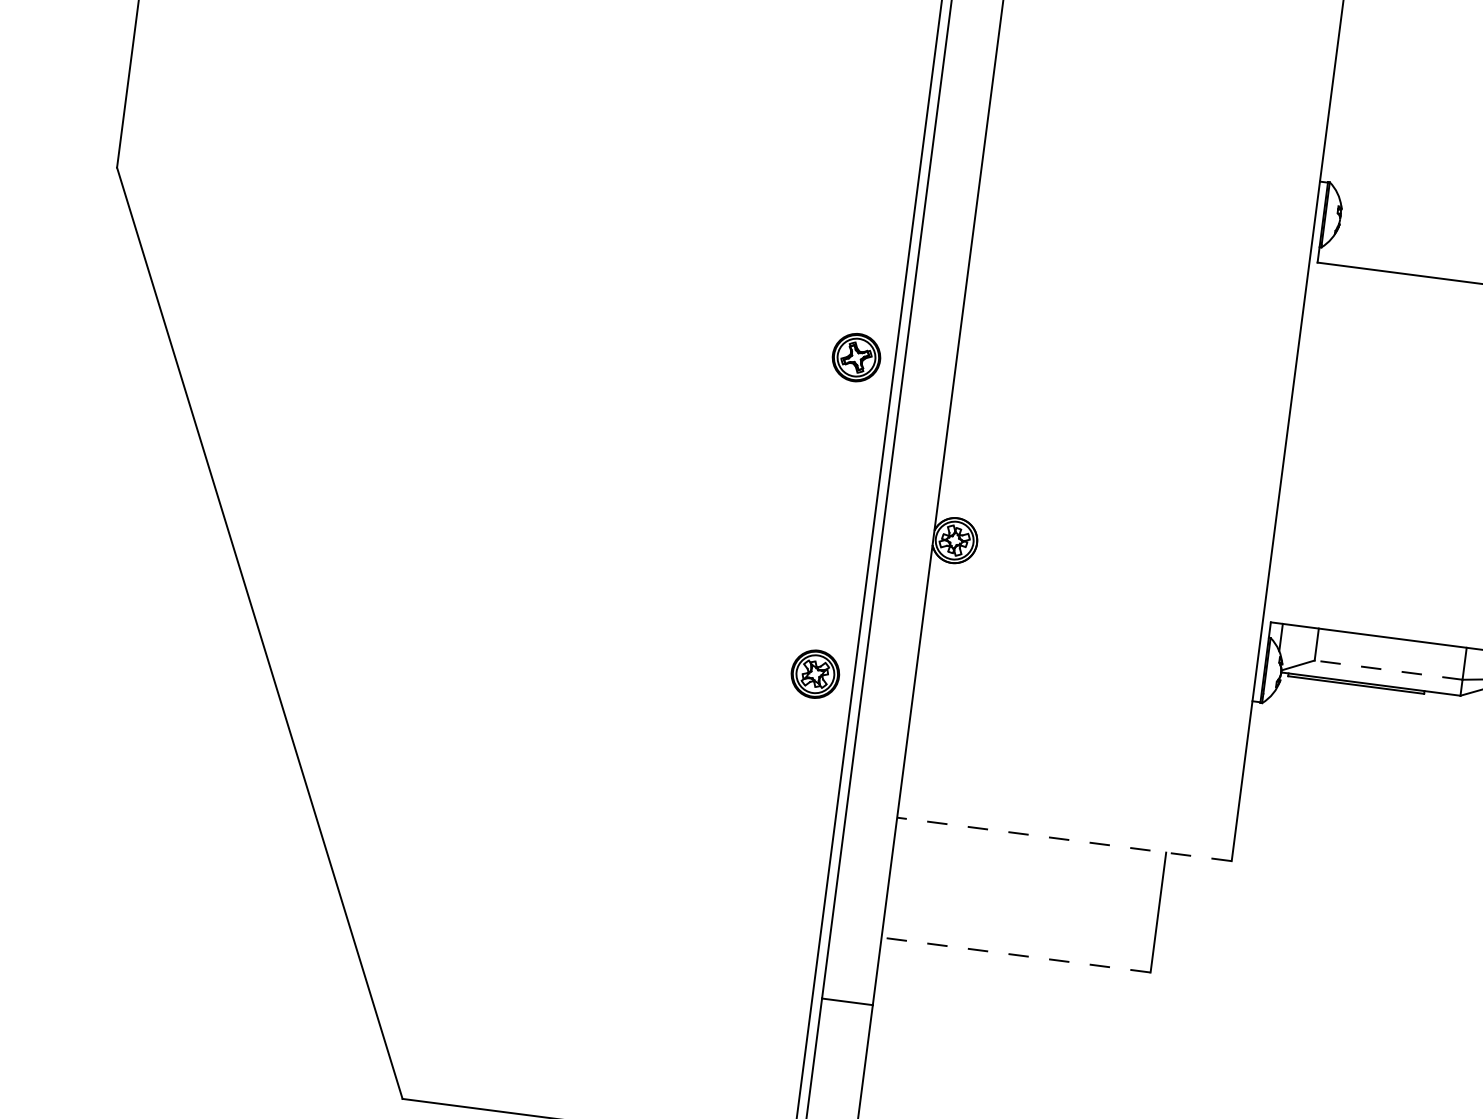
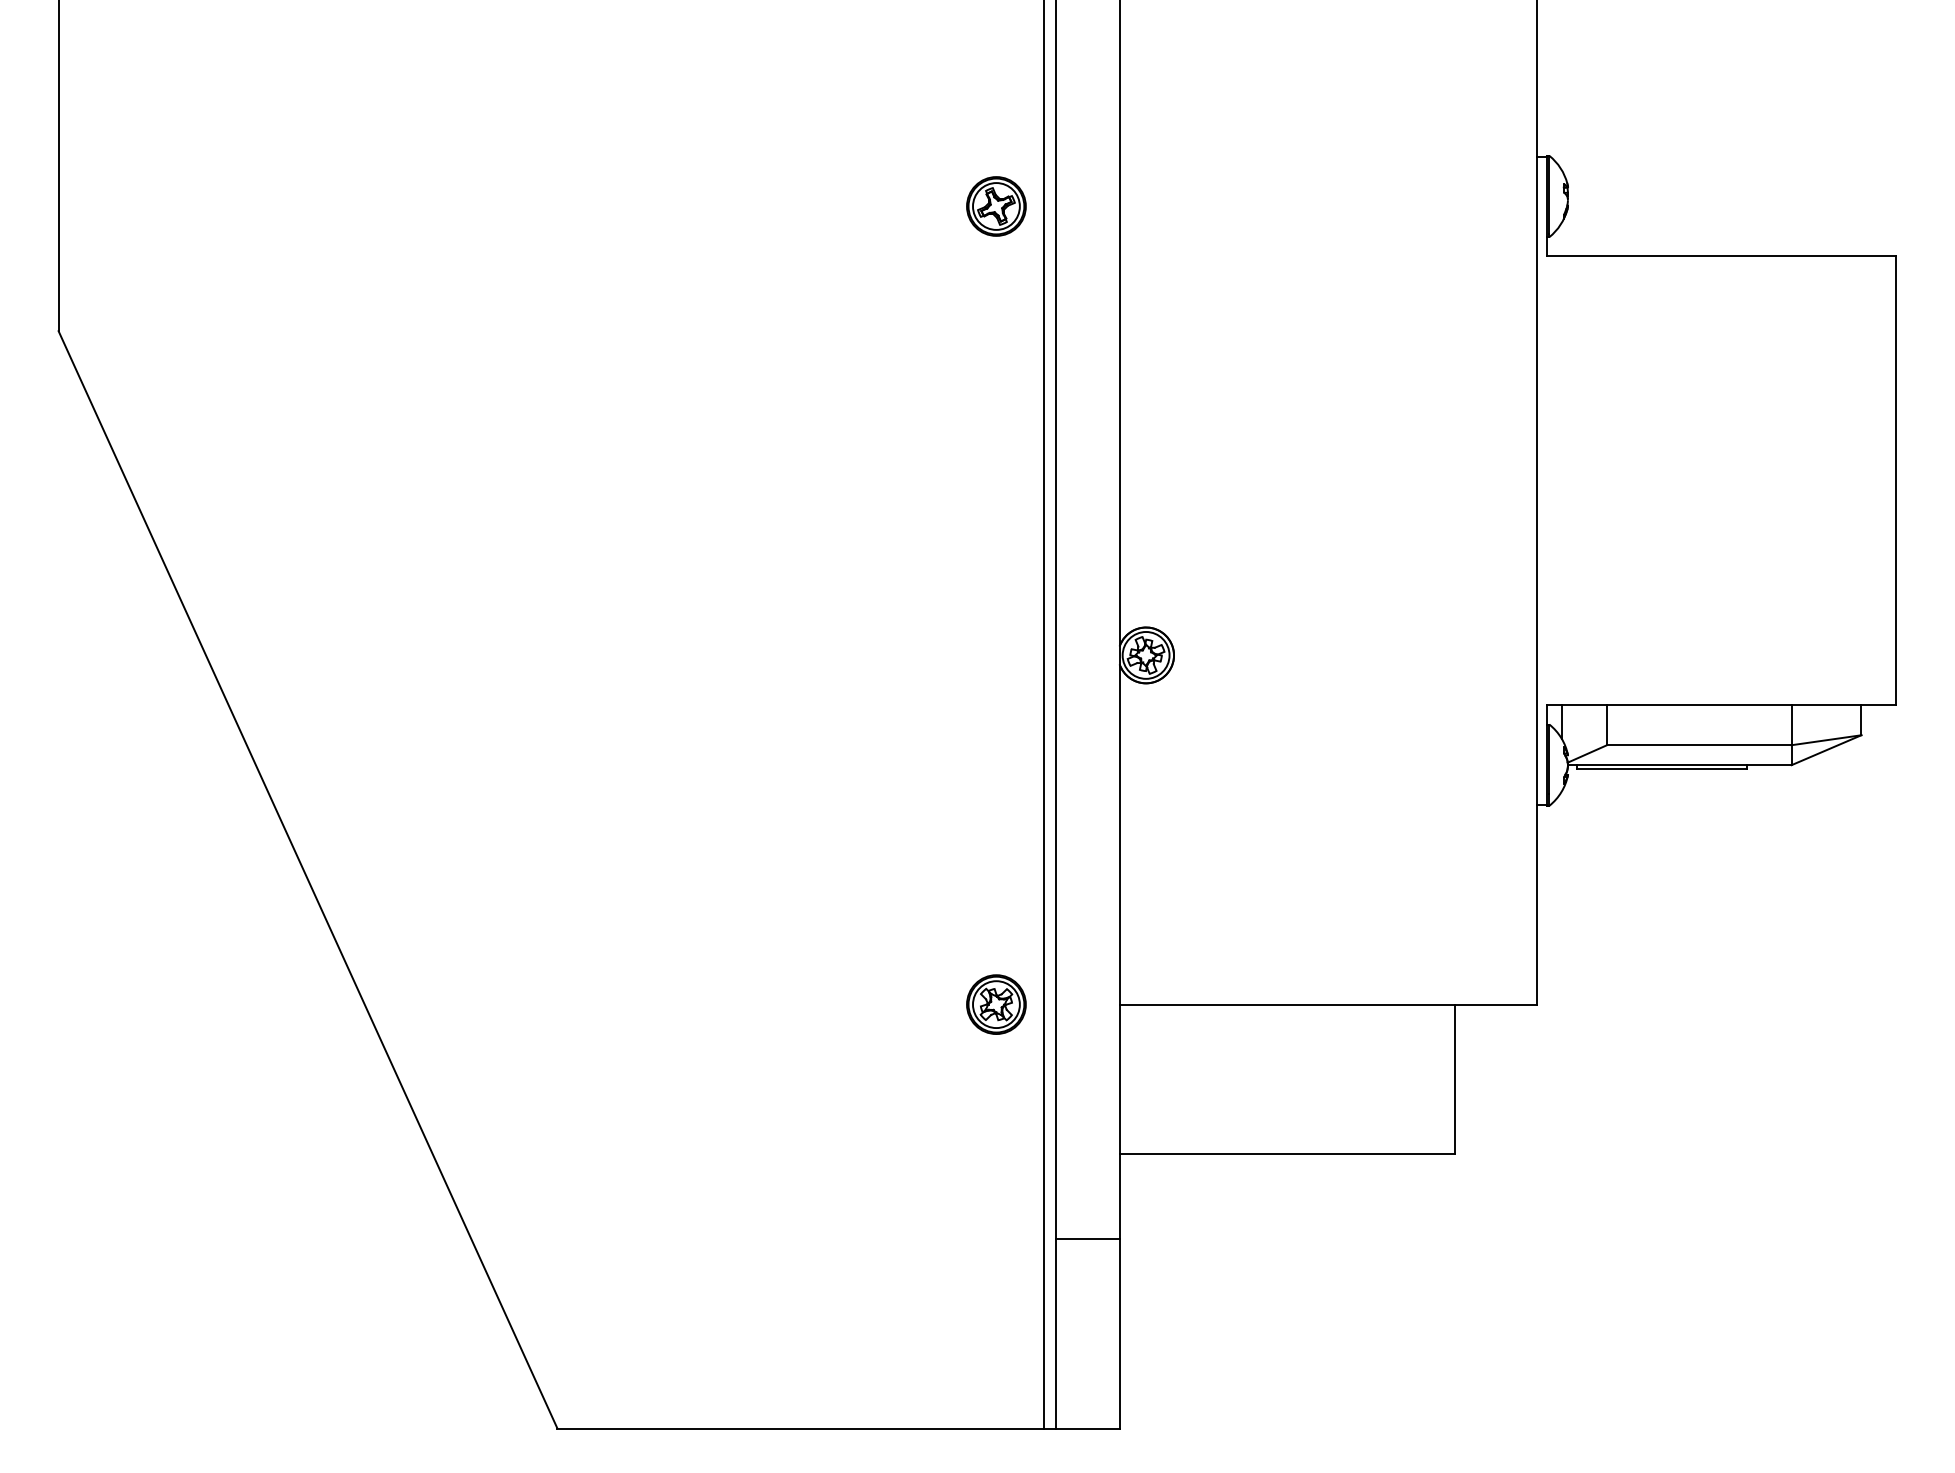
part: (856, 357) -> (996, 206), moved
line: (1387, 670) -> (1698, 745), dashed -> solid
part: (815, 674) -> (996, 1004), moved
line: (1064, 839) -> (1328, 1004), dashed -> solid
line: (1016, 955) -> (1287, 1154), dashed -> solid

